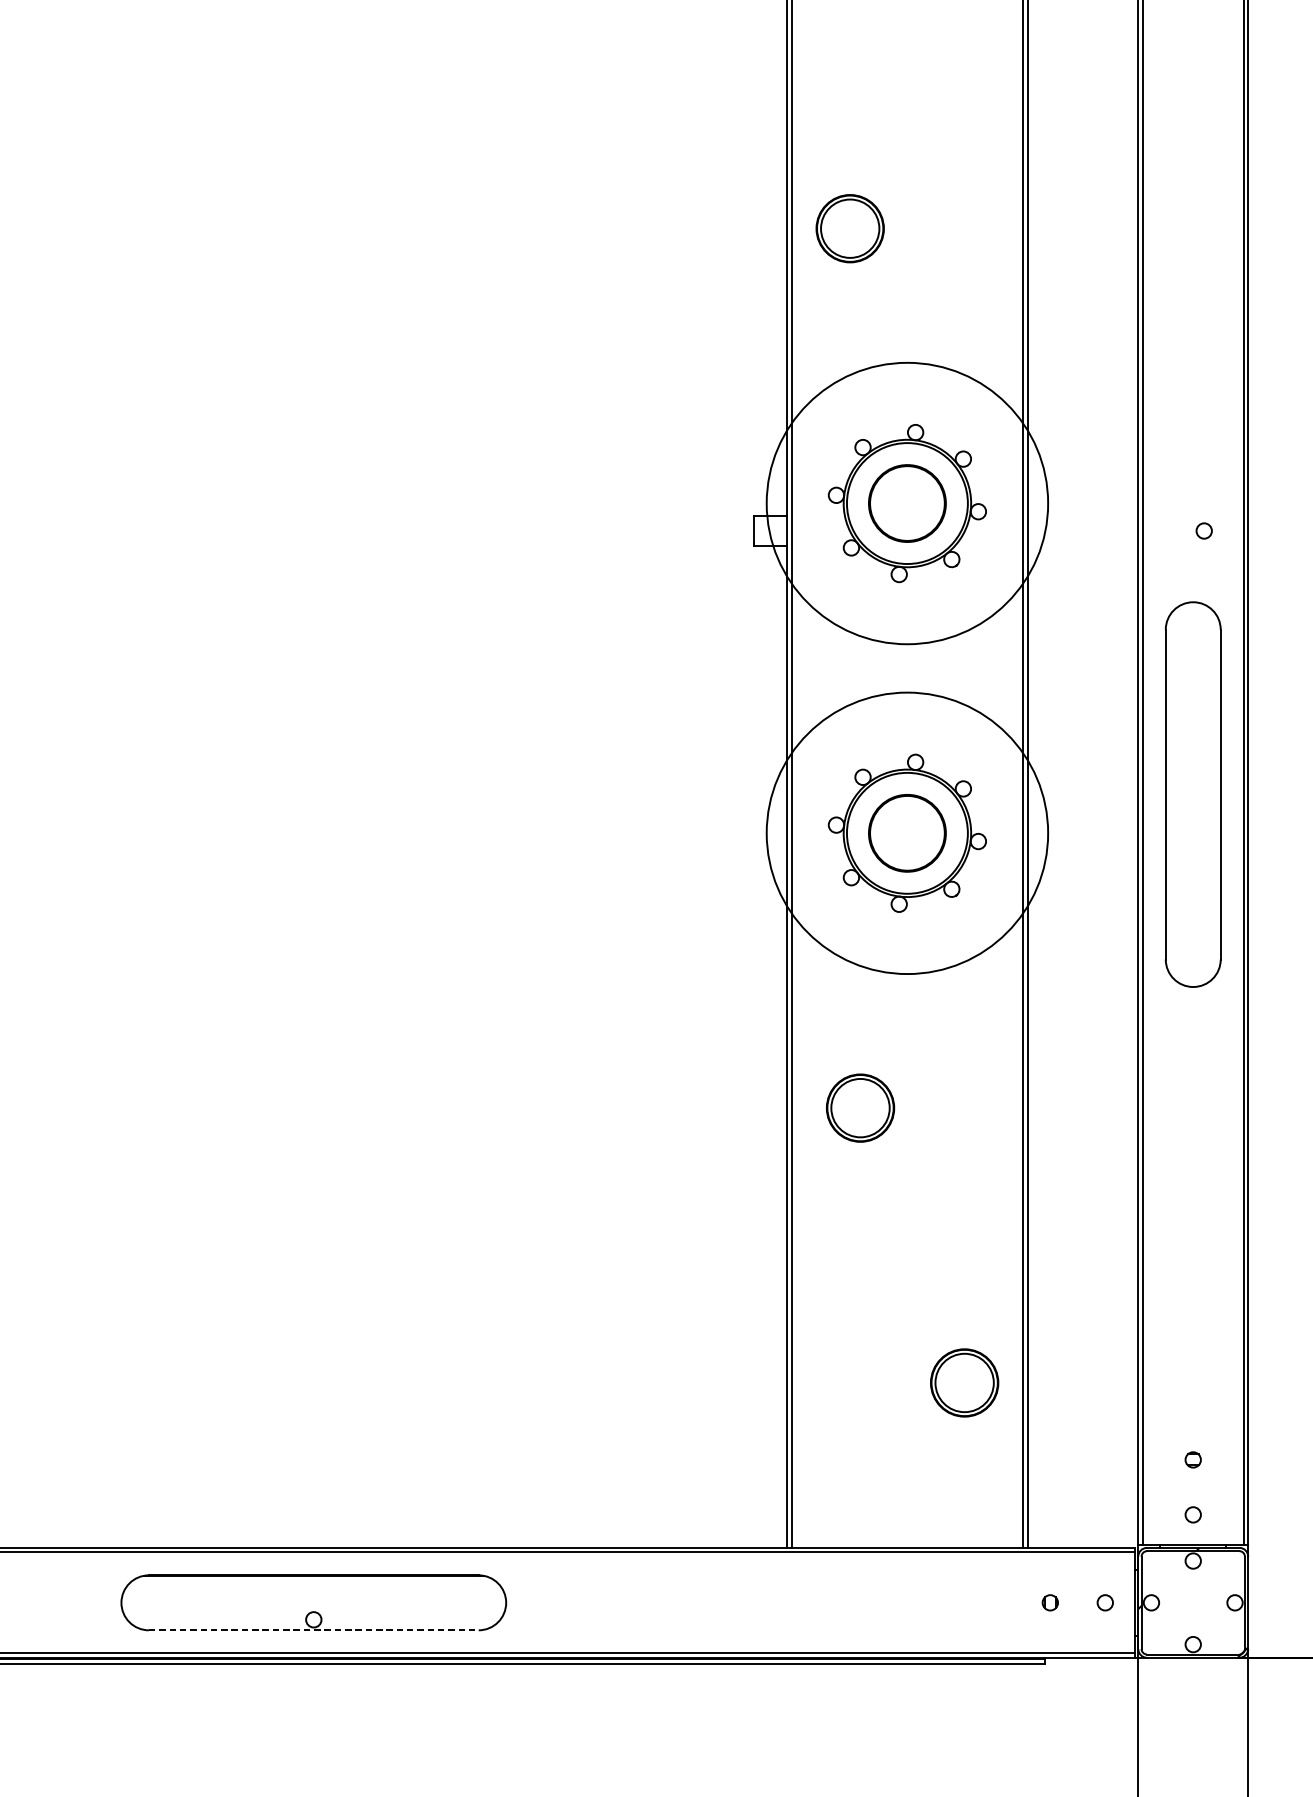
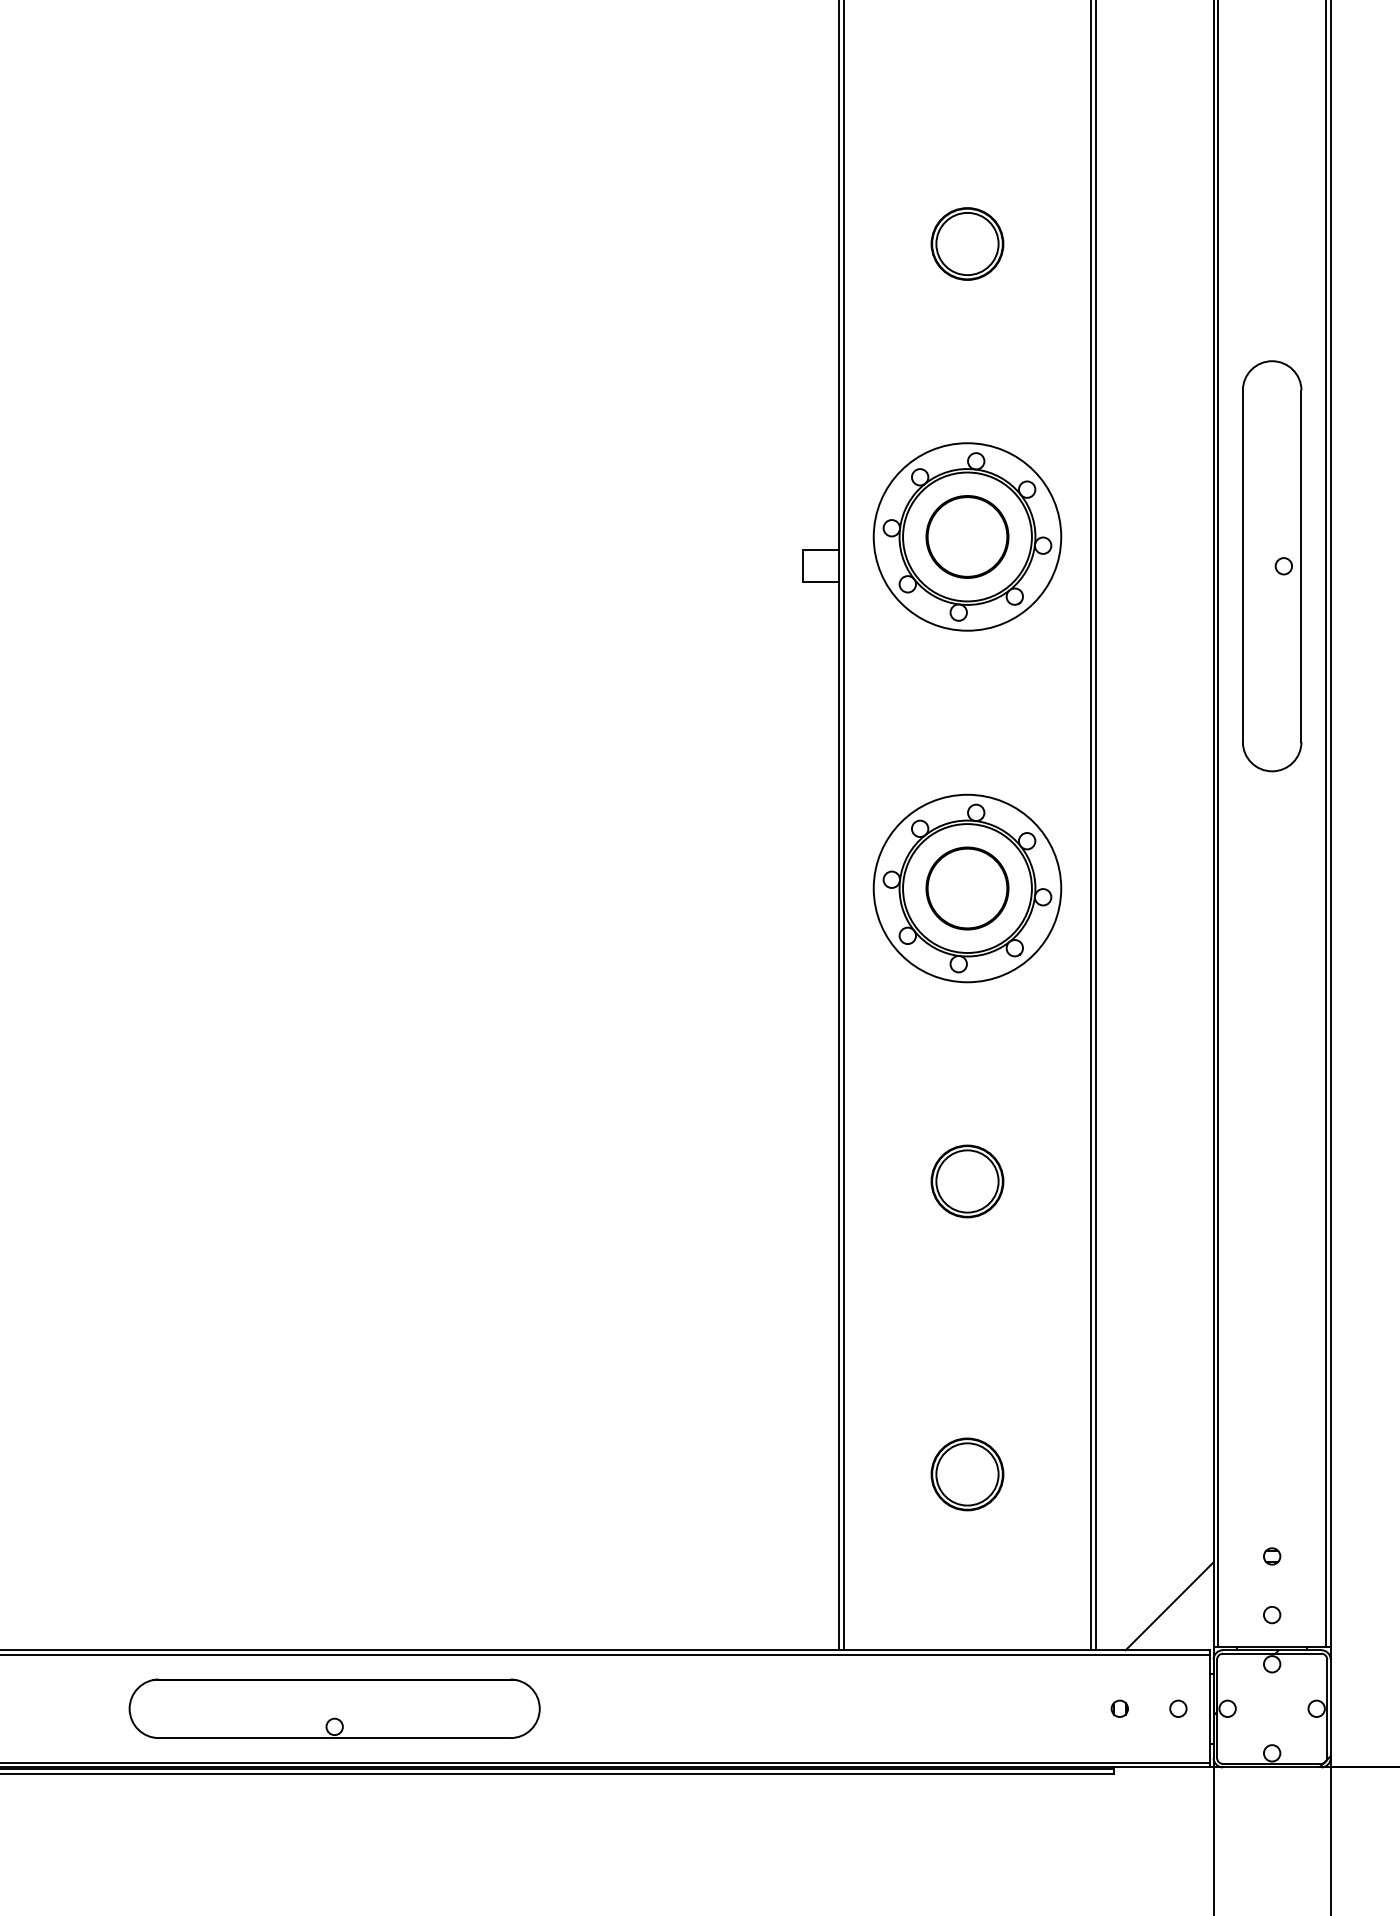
part: (850, 228) -> (967, 243), moved
circle: (907, 503) -> (967, 536), size x0.62
part: (1193, 794) -> (1272, 566), moved
circle: (907, 833) -> (967, 888), size x0.62
part: (860, 1108) -> (967, 1181), moved
part: (964, 1383) -> (967, 1474), moved
line: (1096, 1506) -> (1169, 1606), added
line: (313, 1630) -> (334, 1738), dashed -> solid

